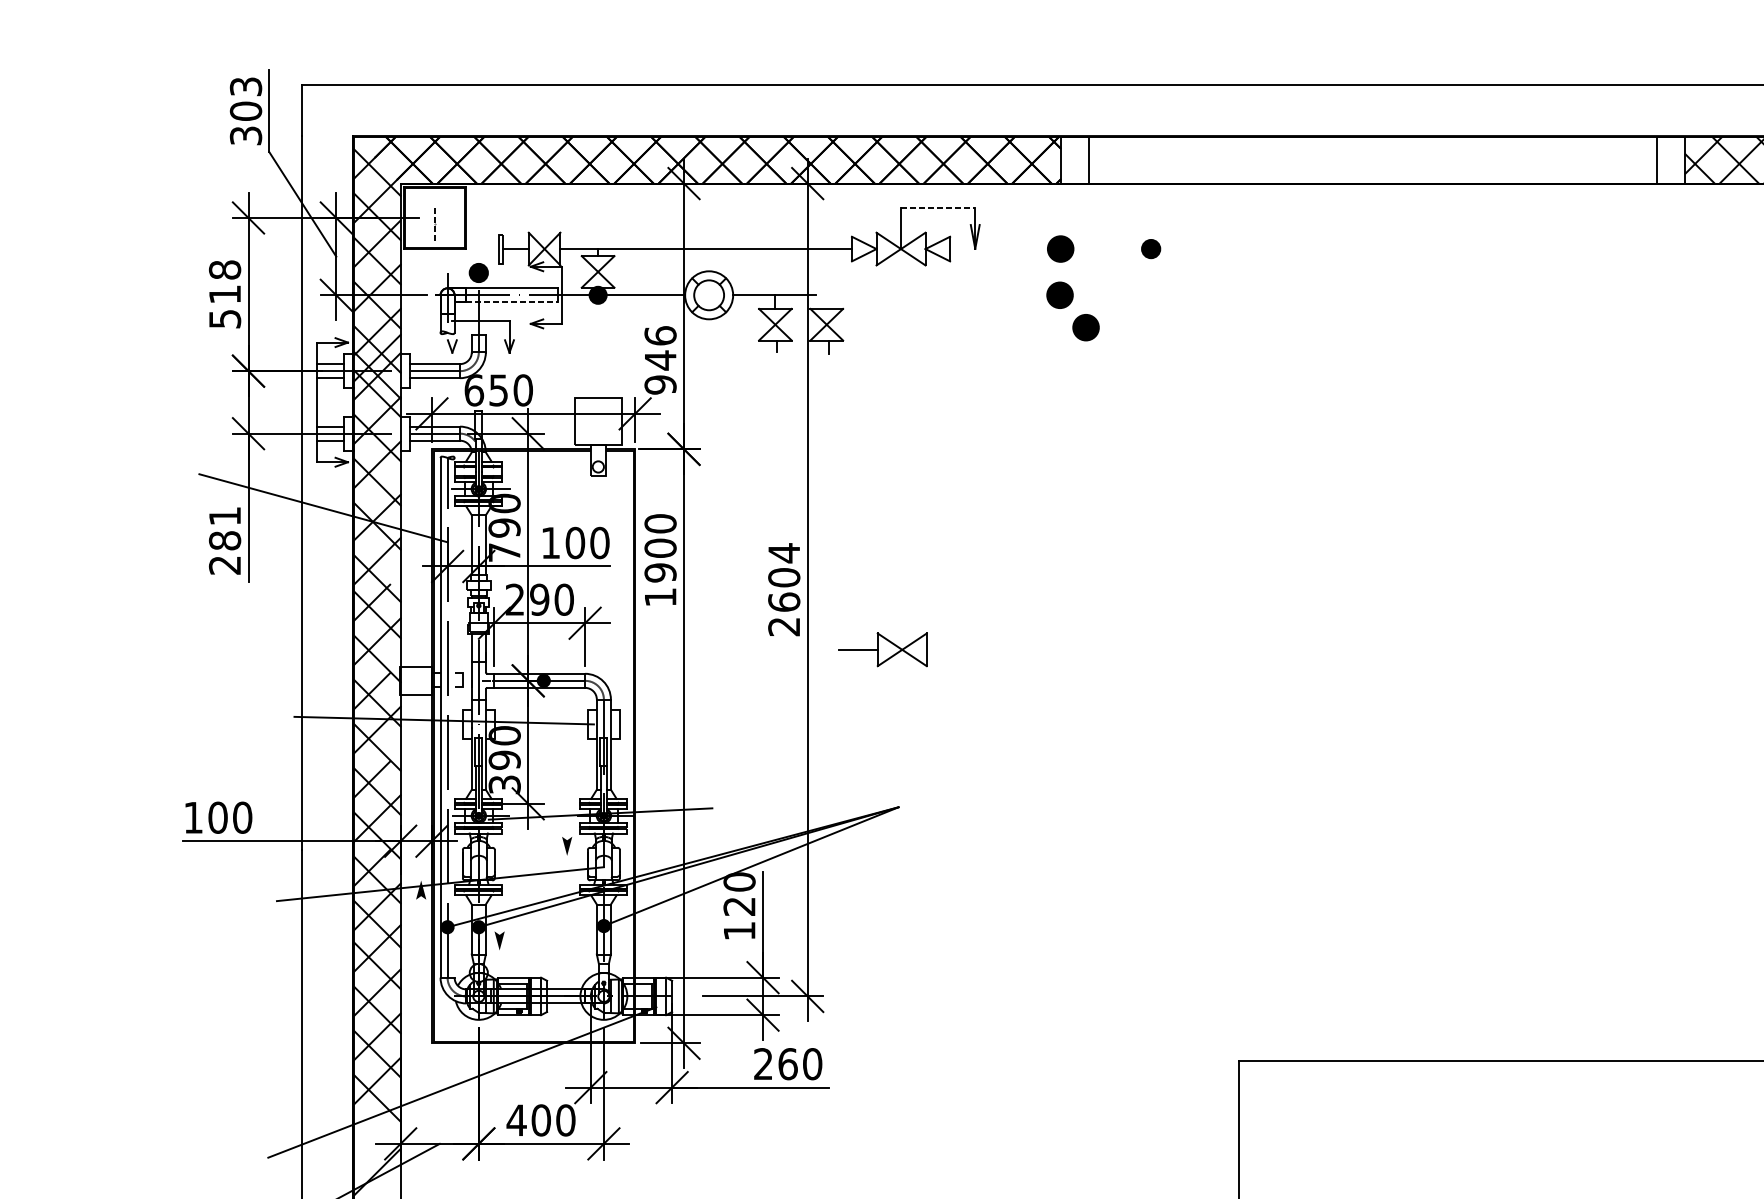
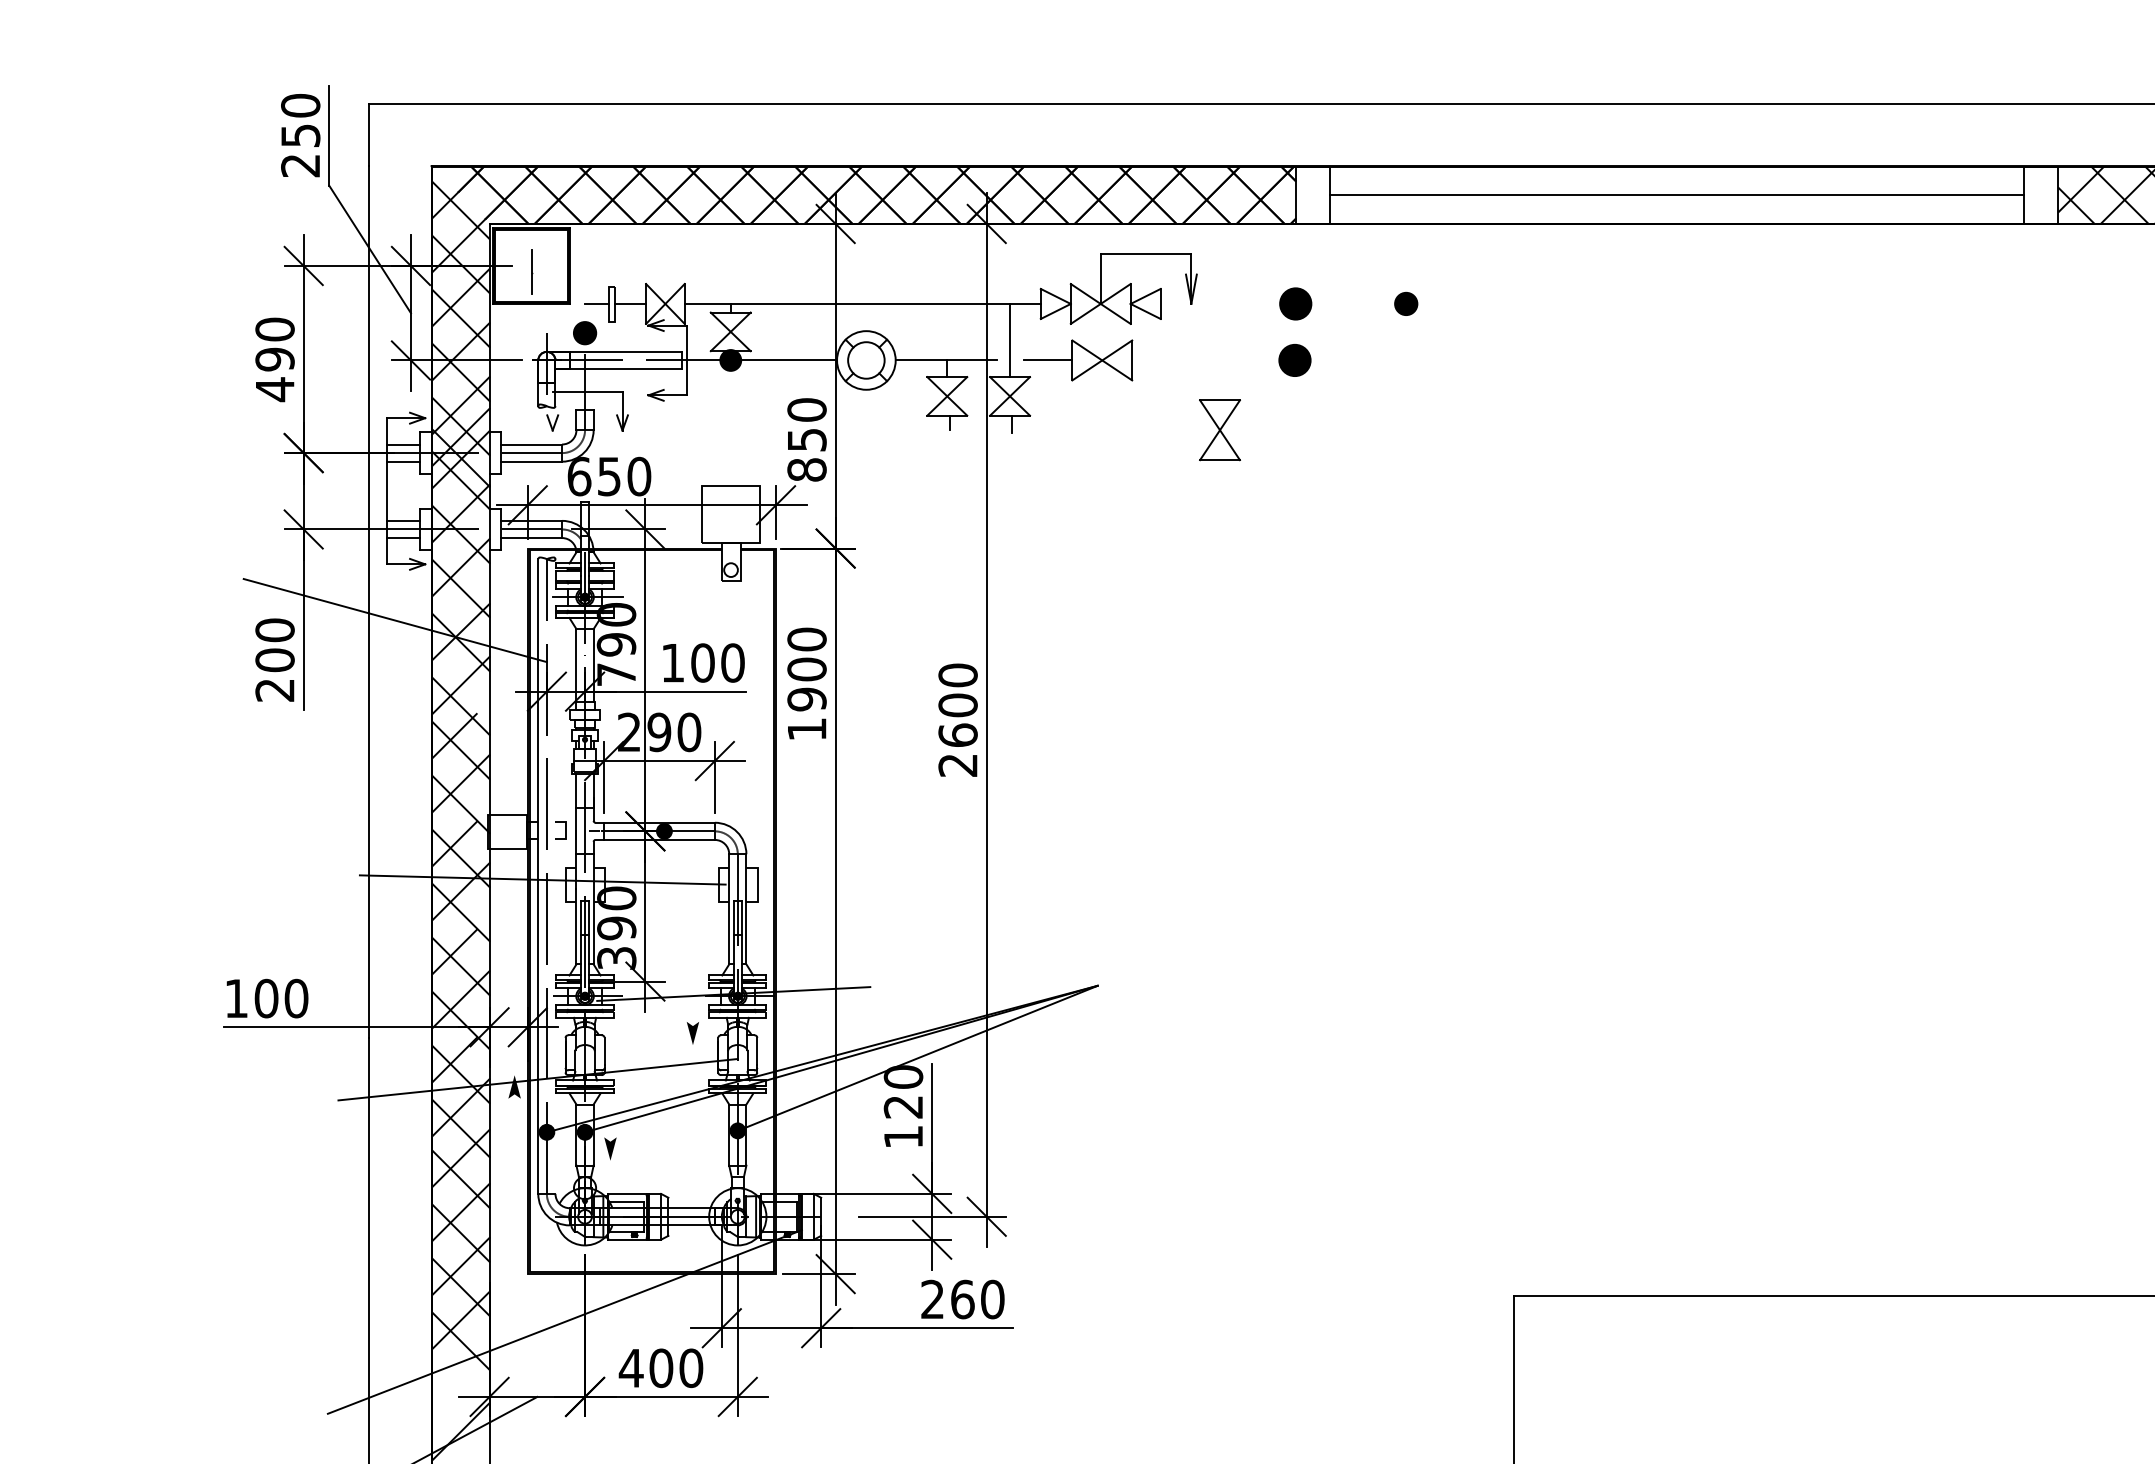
text: (245, 111) -> (300, 135), 303 -> 250
line: (1372, 160) -> (1676, 195), added
line: (938, 207) -> (1146, 253), dashed -> solid
line: (434, 222) -> (531, 271), dashed -> solid
line: (489, 248) -> (597, 303), added
line: (827, 278) -> (1010, 340), added
text: (224, 294) -> (274, 359), 518 -> 490
line: (512, 302) -> (626, 369), dashed -> solid
part: (1085, 327) -> (1326, 399), removed
part: (998, 352) -> (1219, 430), added
text: (660, 360) -> (806, 439), 946 -> 850
text: (224, 528) -> (274, 645), 281 -> 200
text: (783, 553) -> (957, 675), 2604 -> 2600
part: (882, 649) -> (1078, 360), moved

